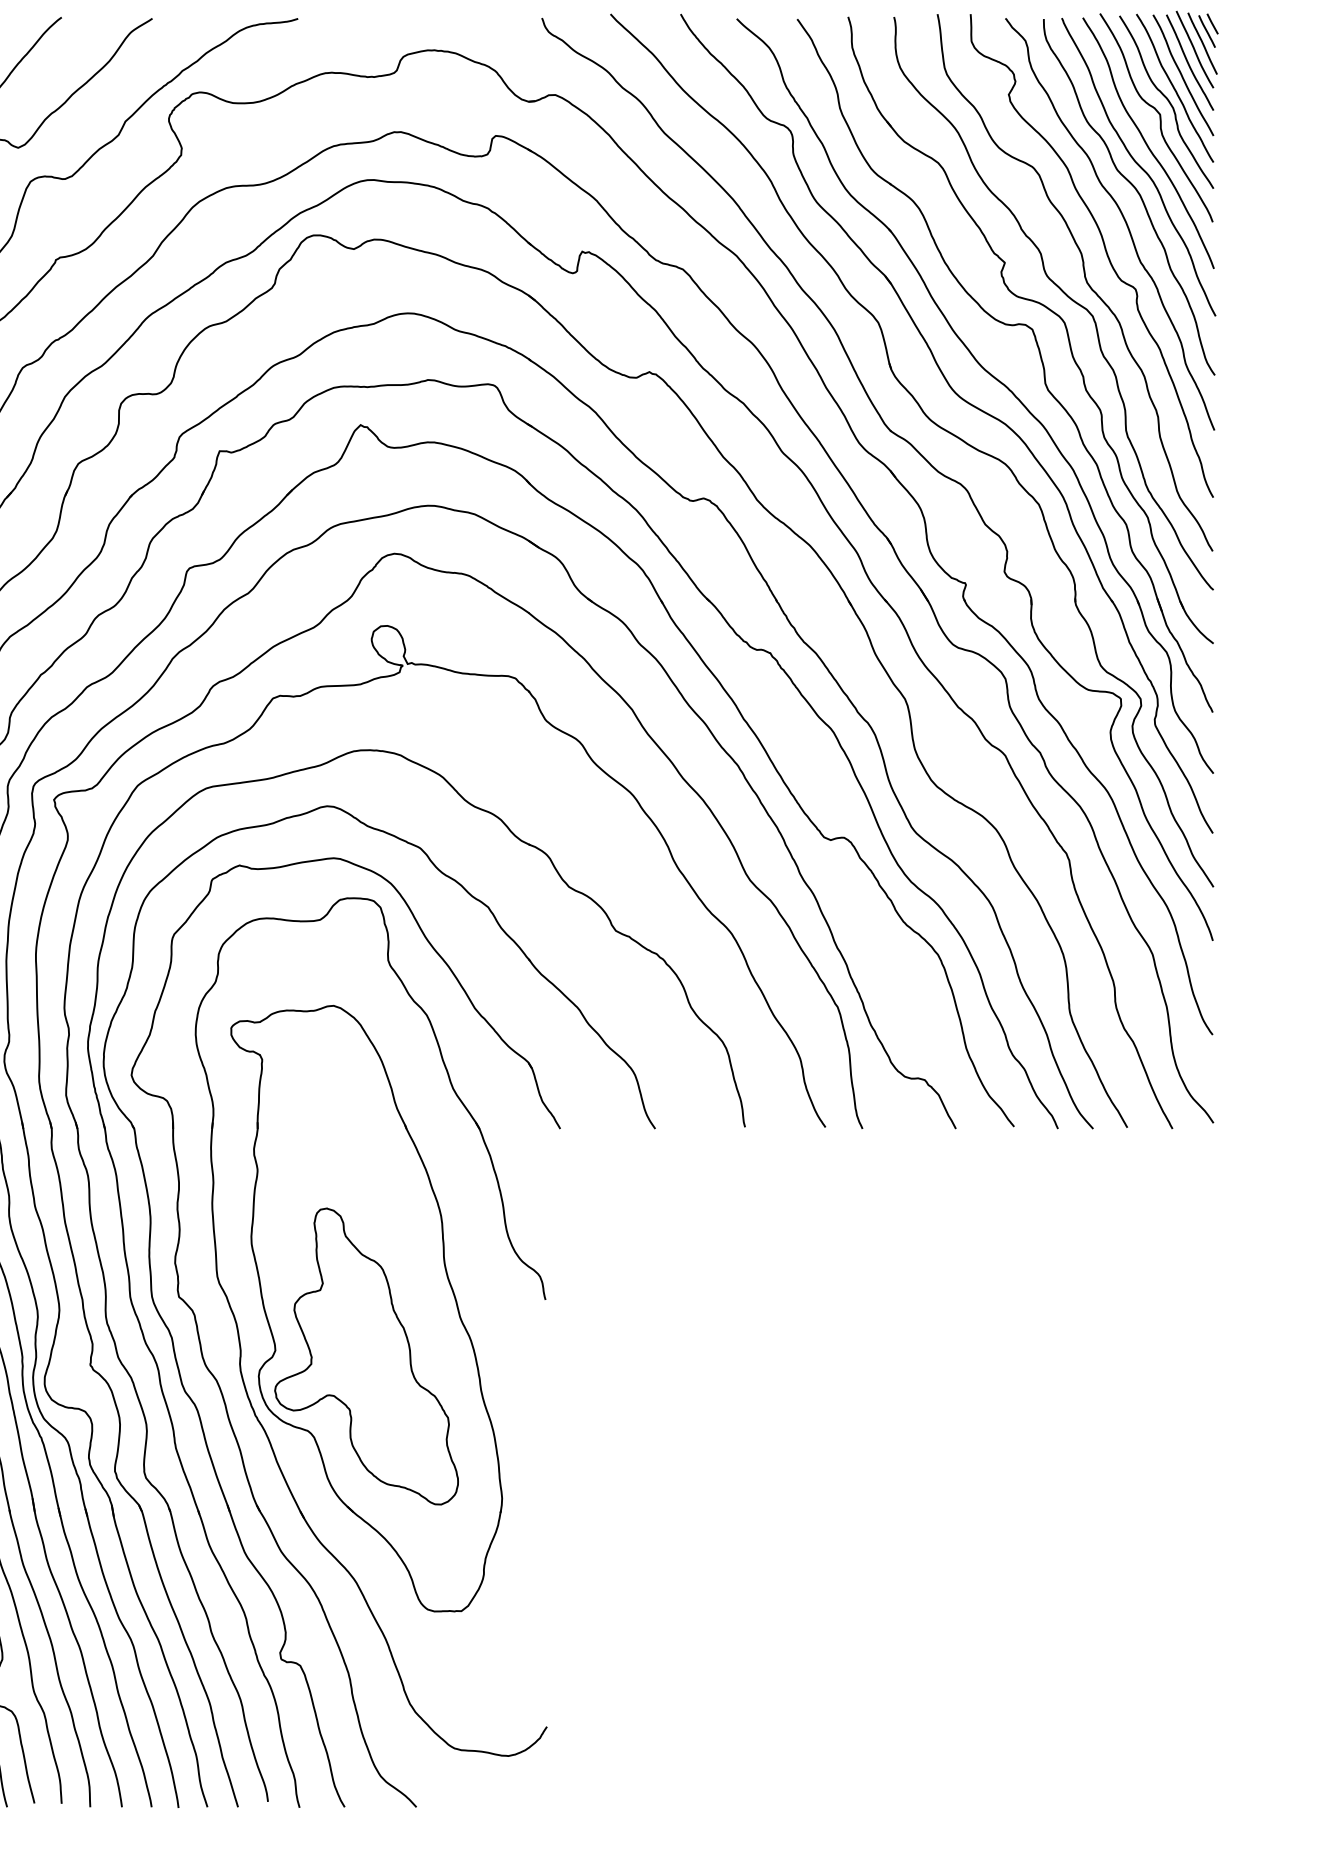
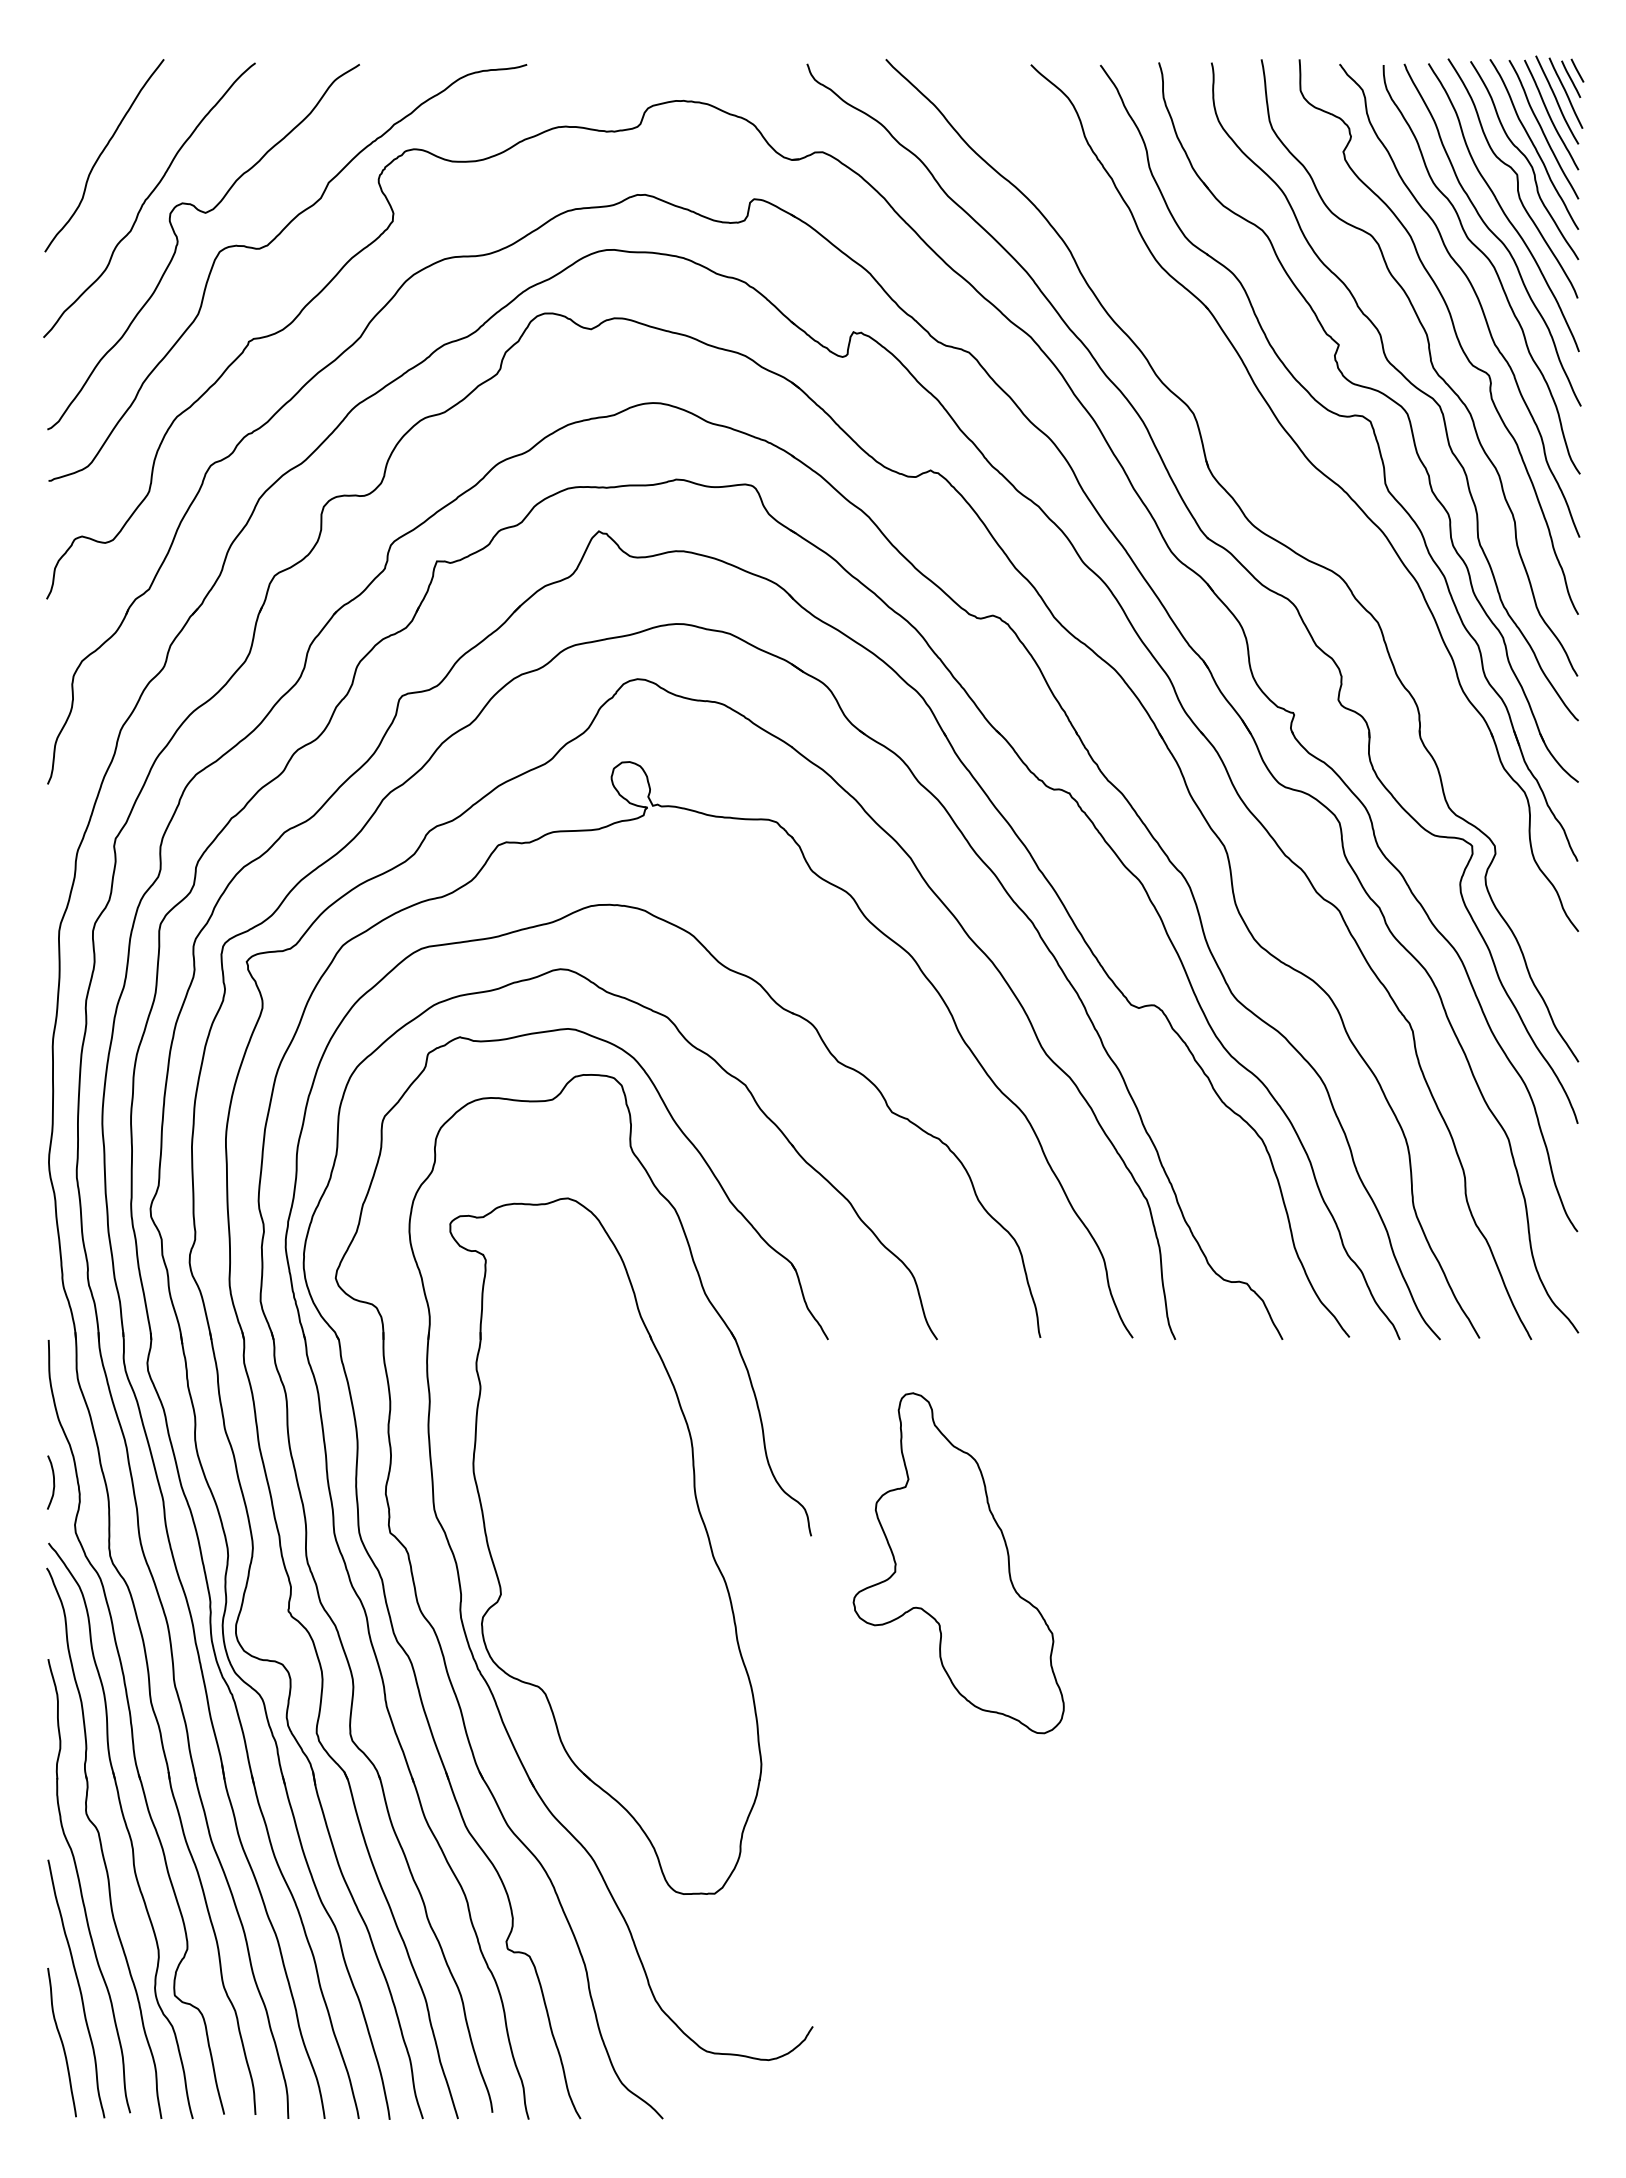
part: (961, 399) -> (1289, 502), removed
part: (366, 1356) -> (958, 1563), moved

